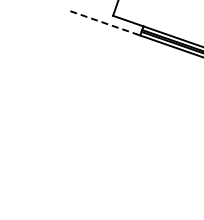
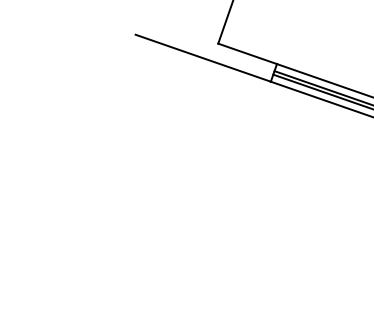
line: (105, 23) -> (203, 58), dashed -> solid

